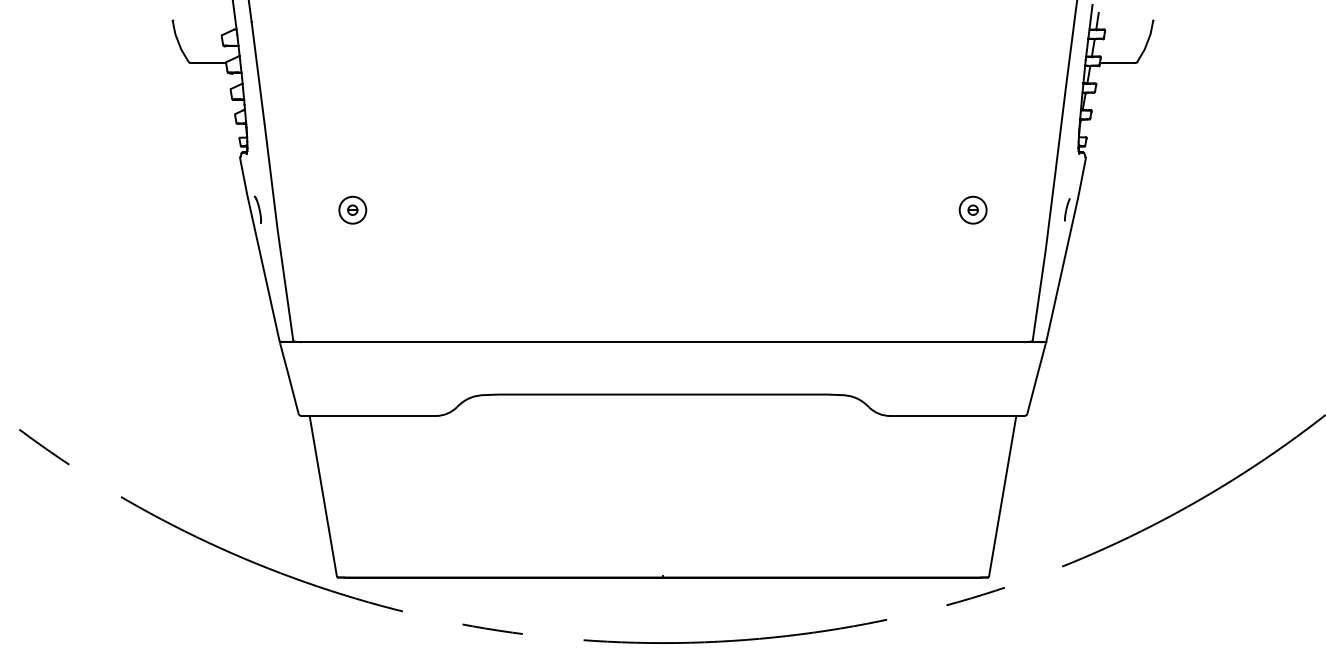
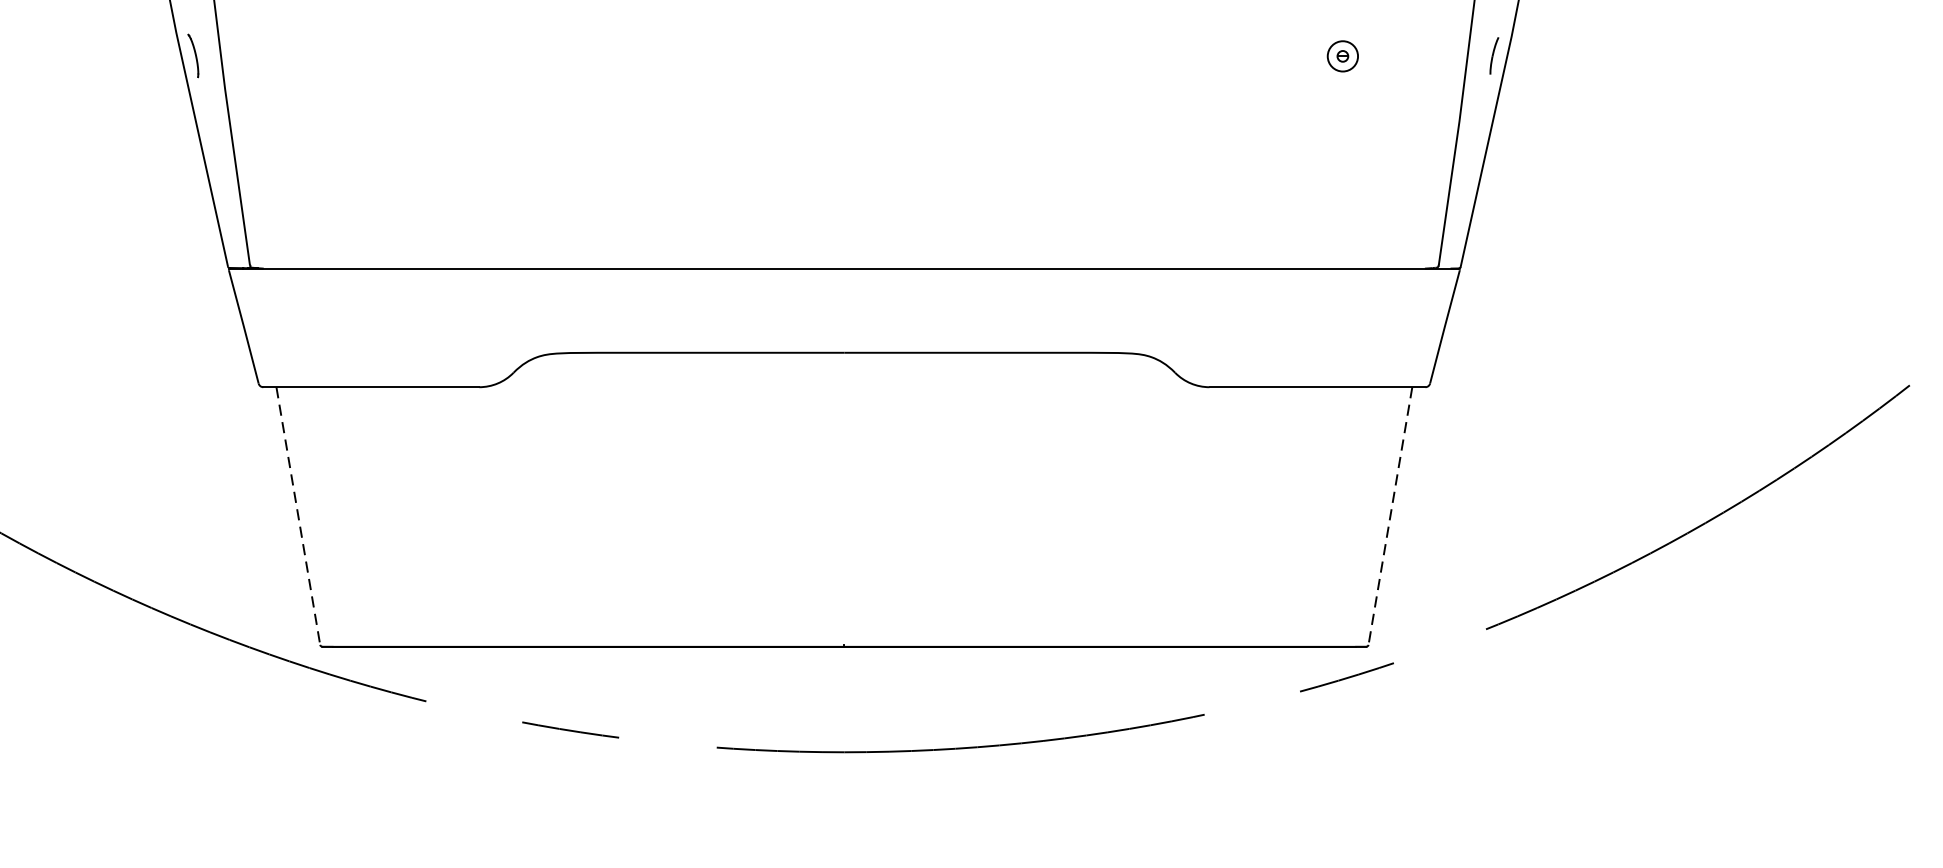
part: (352, 209) -> (345, 55), removed
part: (972, 209) -> (1341, 55), size x0.7
line: (323, 496) -> (298, 516), solid -> dashed
line: (1002, 496) -> (1390, 516), solid -> dashed

